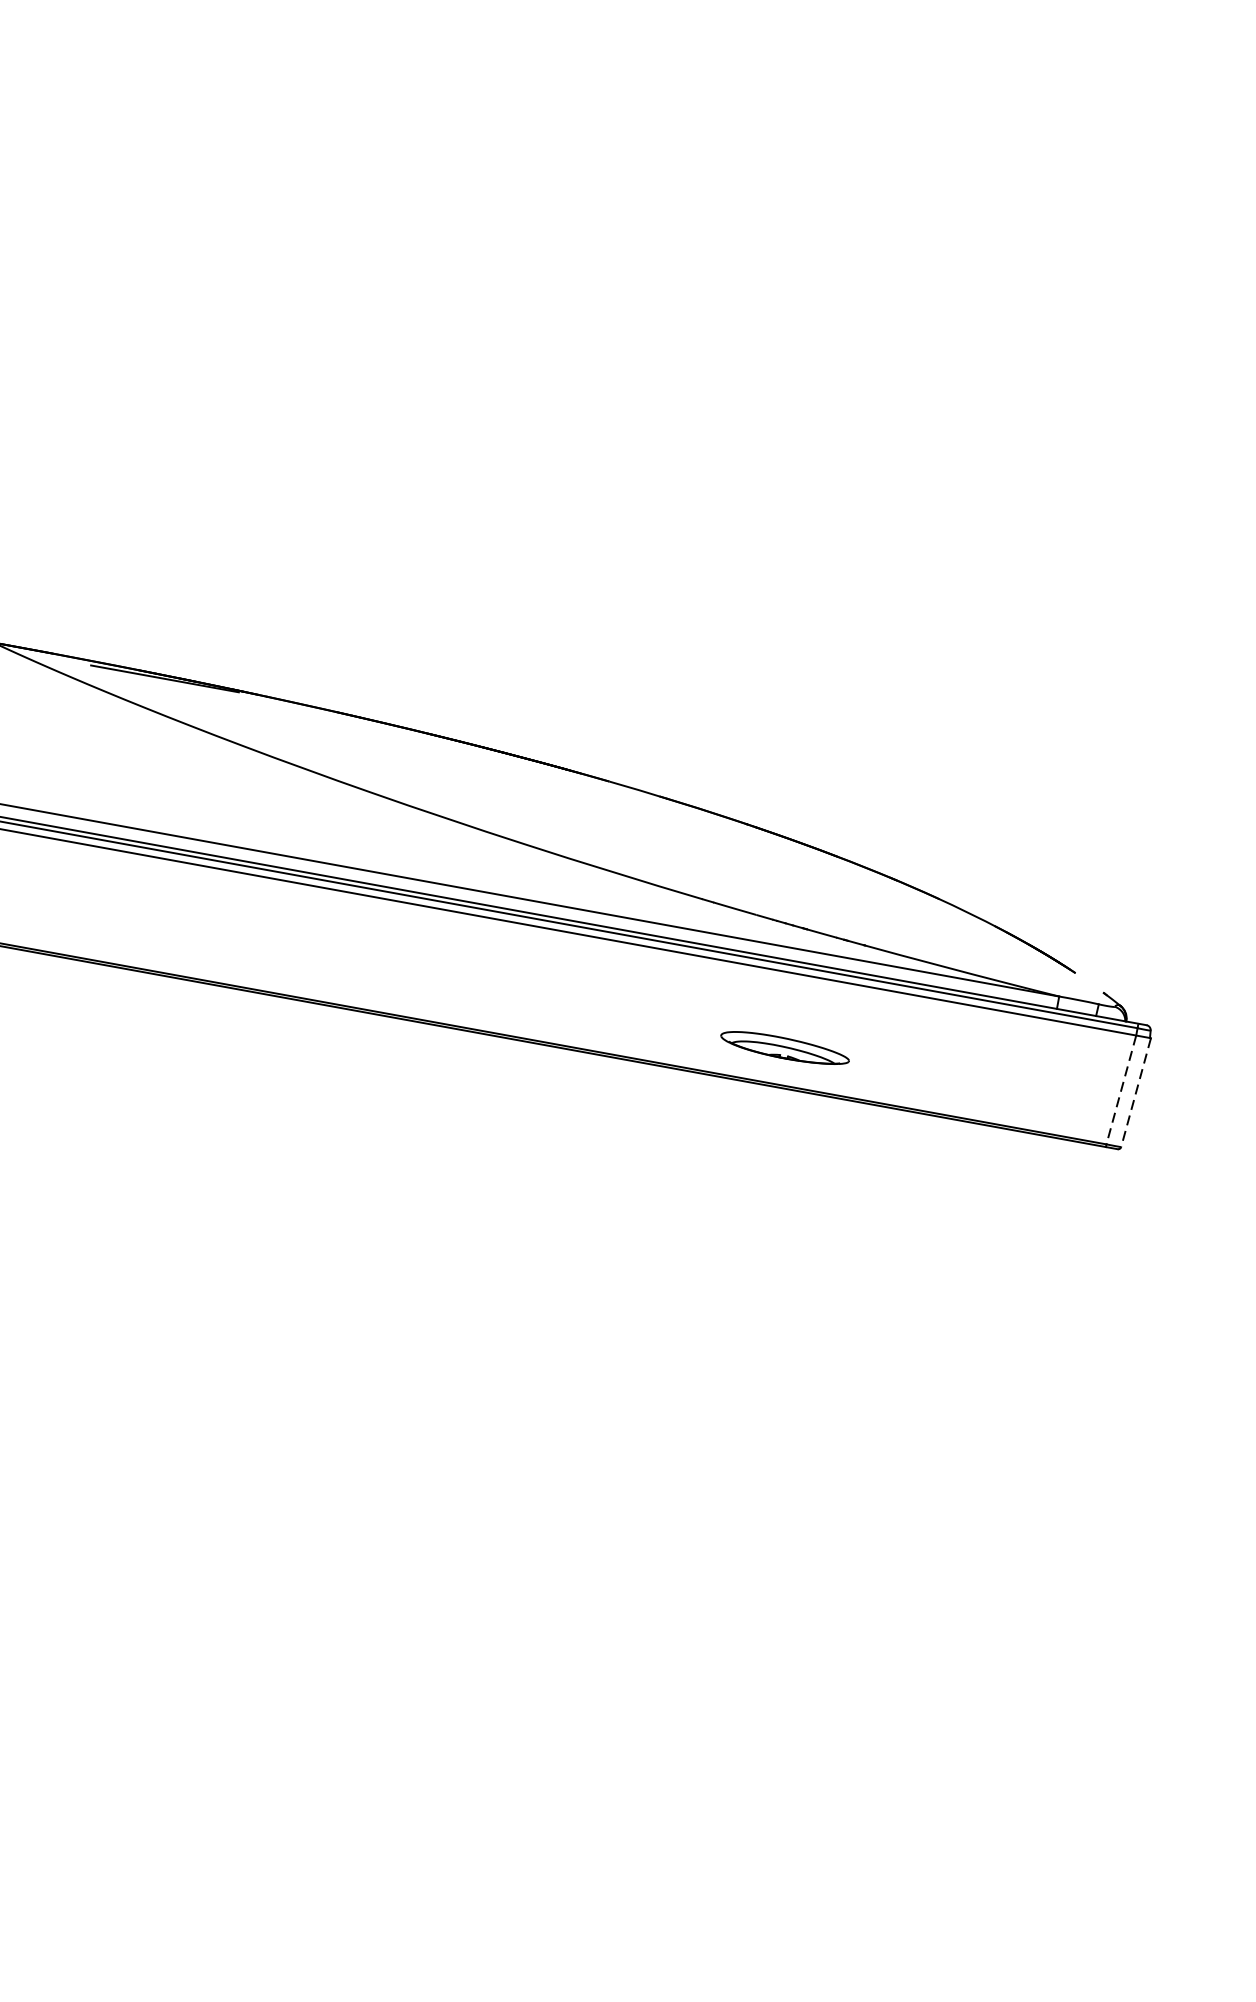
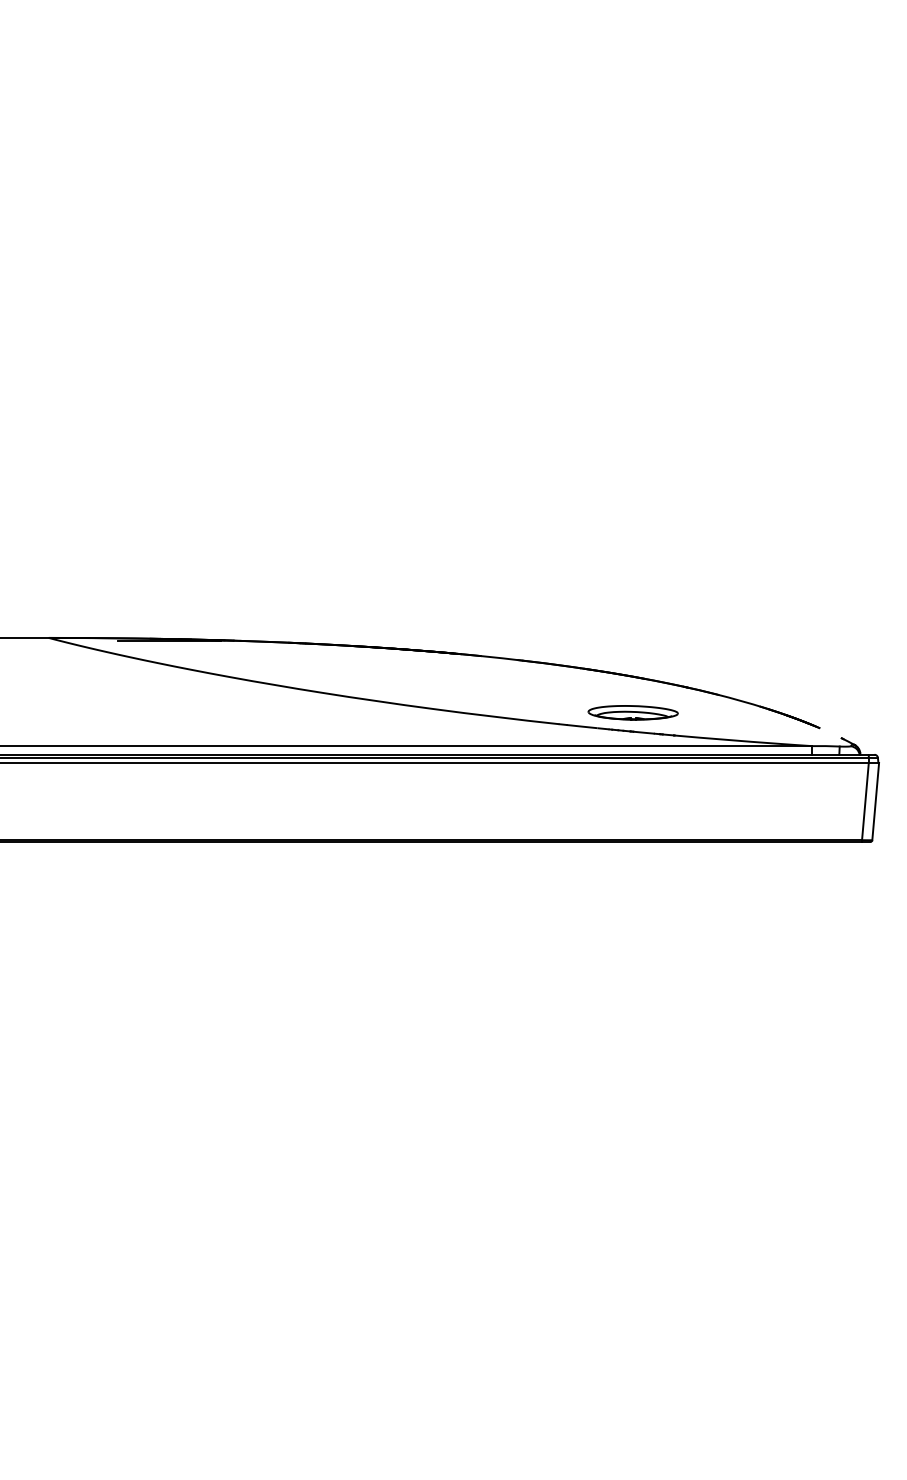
part: (784, 1047) -> (632, 712), moved
line: (1121, 1089) -> (865, 801), dashed -> solid
line: (1135, 1092) -> (875, 801), dashed -> solid

